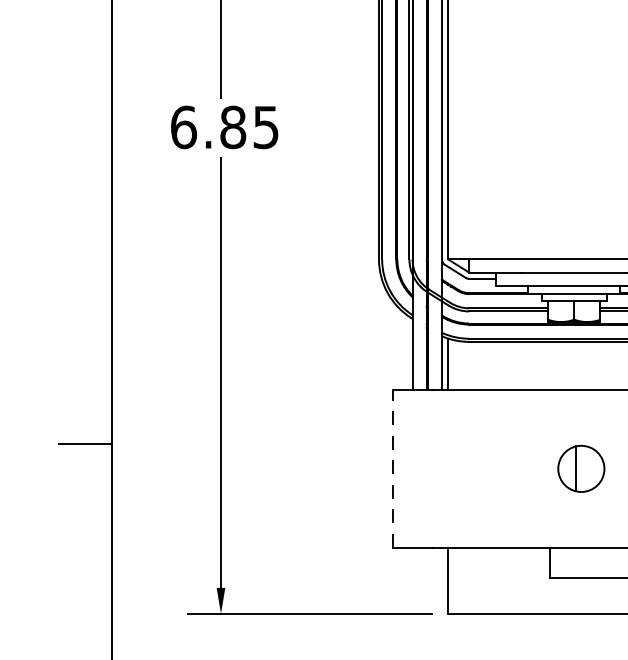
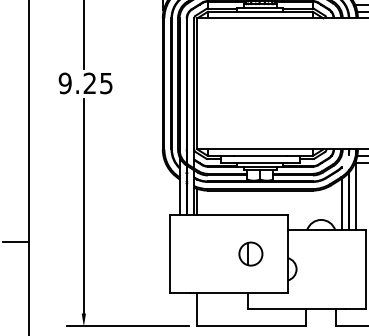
text: (208, 127) -> (77, 83), 6.85 -> 9.25
line: (392, 467) -> (169, 253), dashed -> solid
part: (580, 467) -> (250, 253), moved

